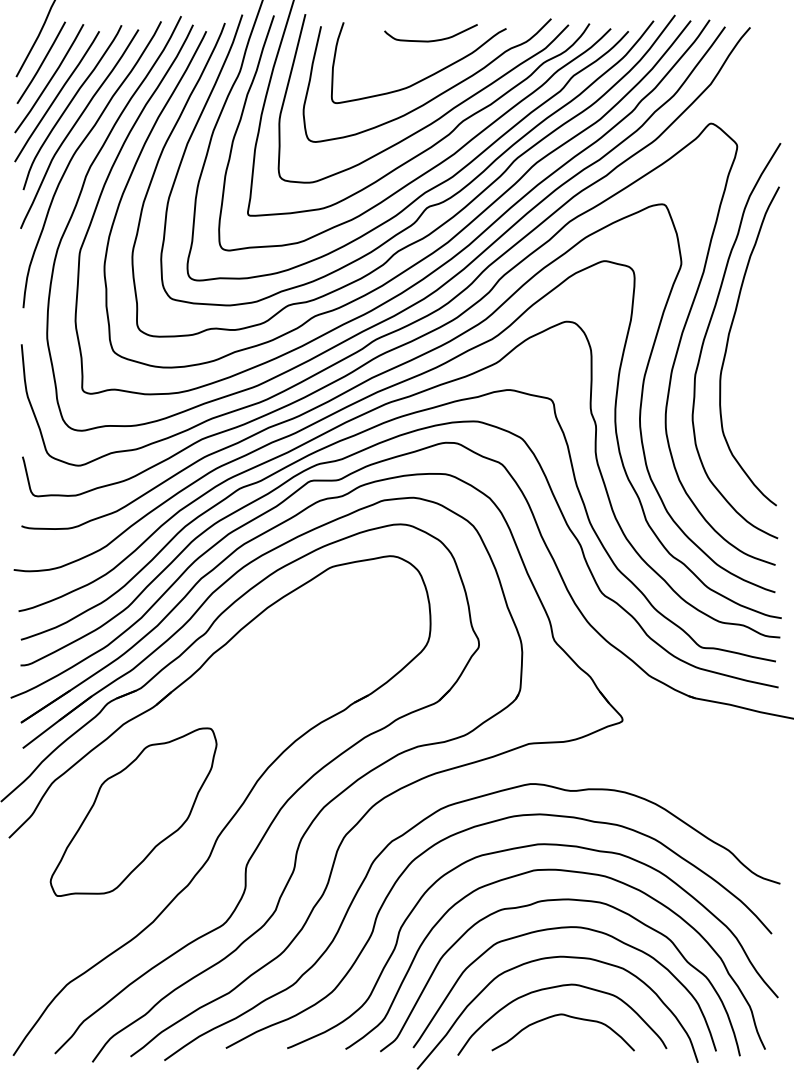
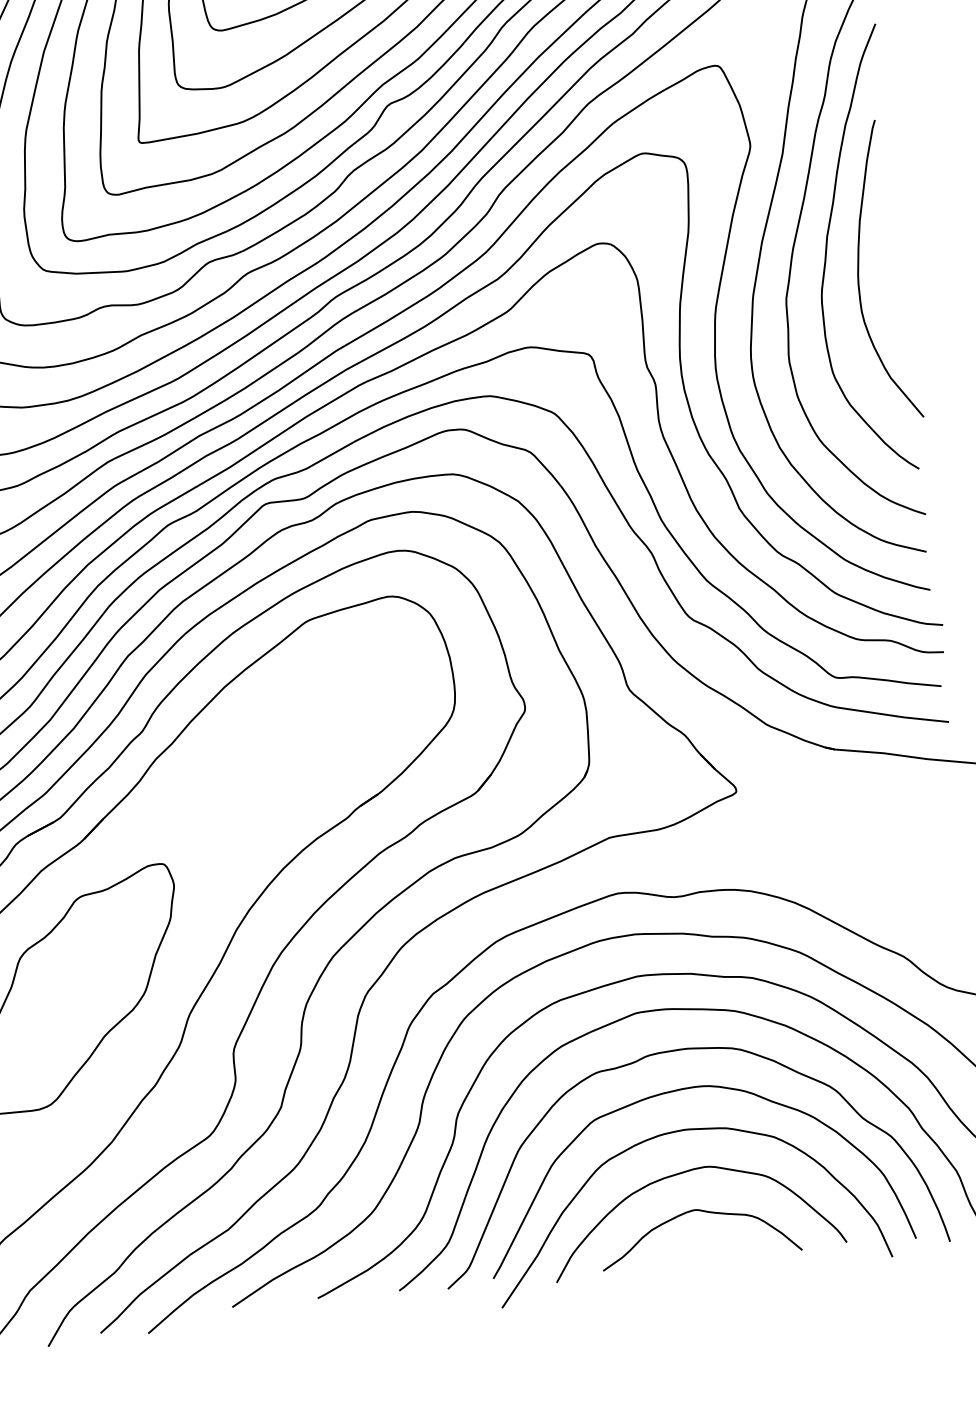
curve: (749, 361) -> (859, 271), added

